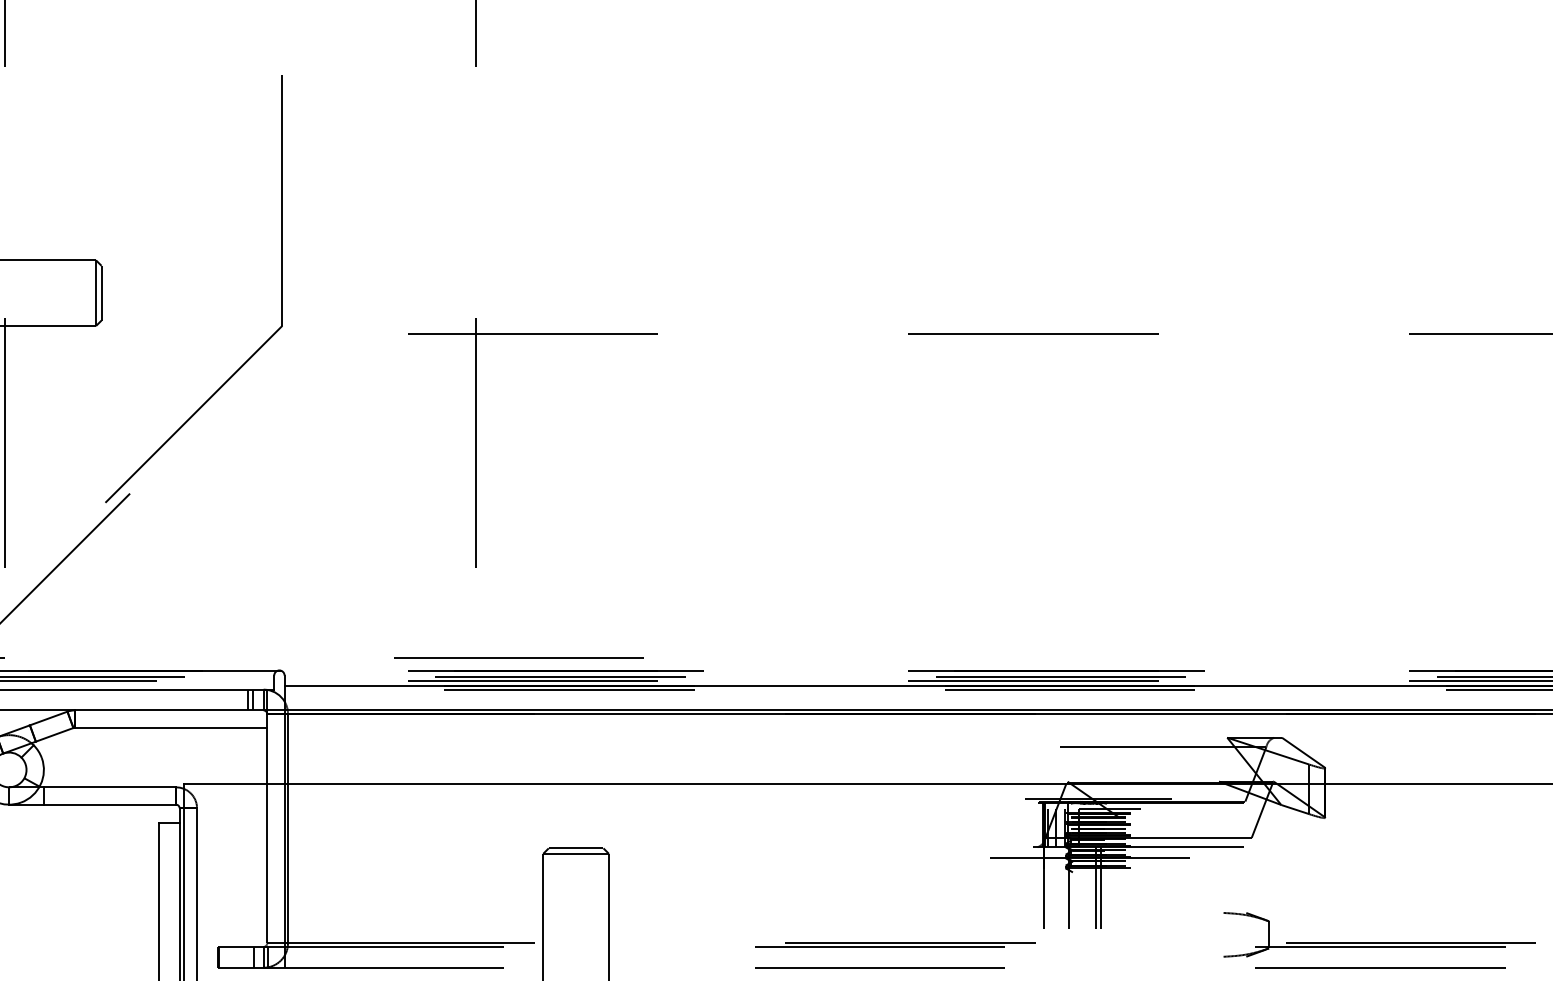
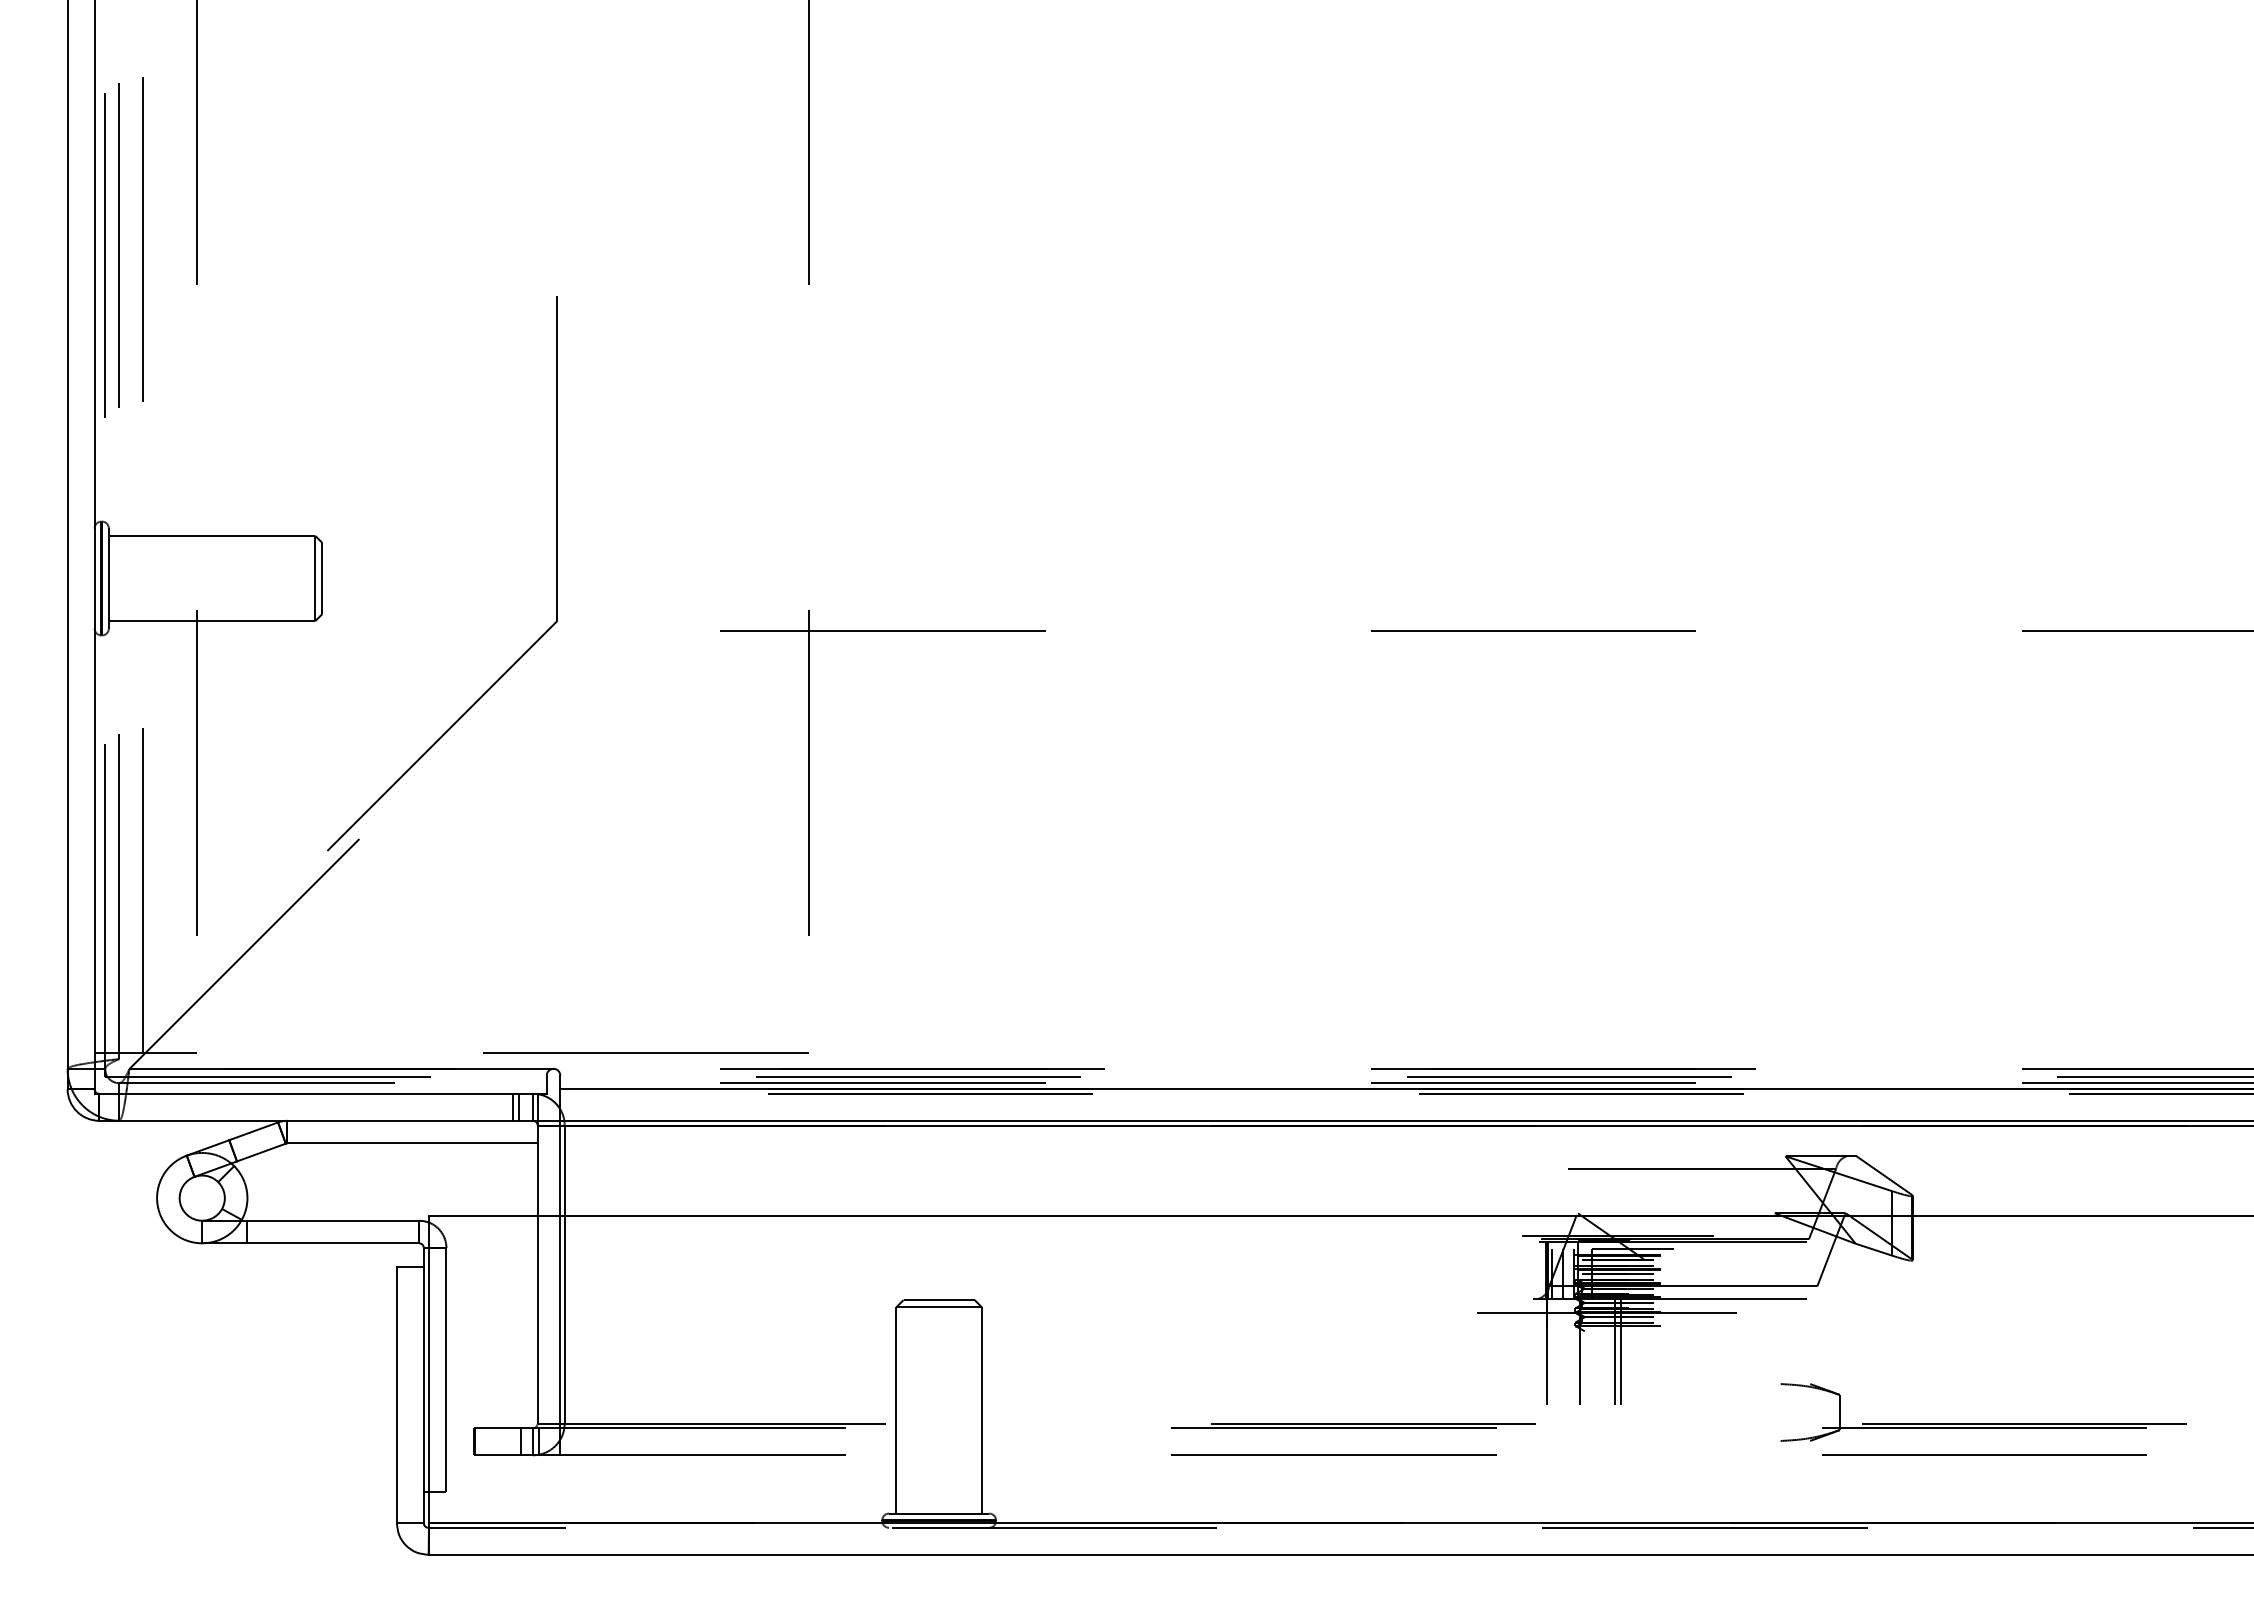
line: (518, 657) -> (645, 1052), moved

